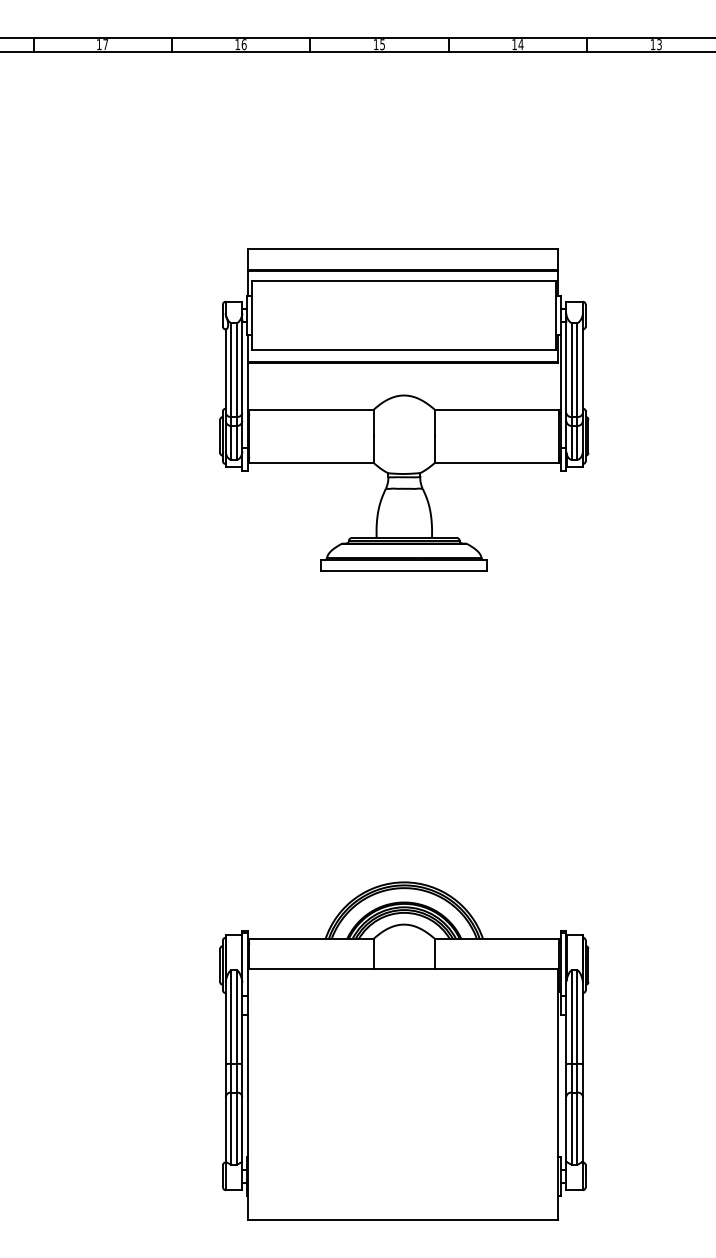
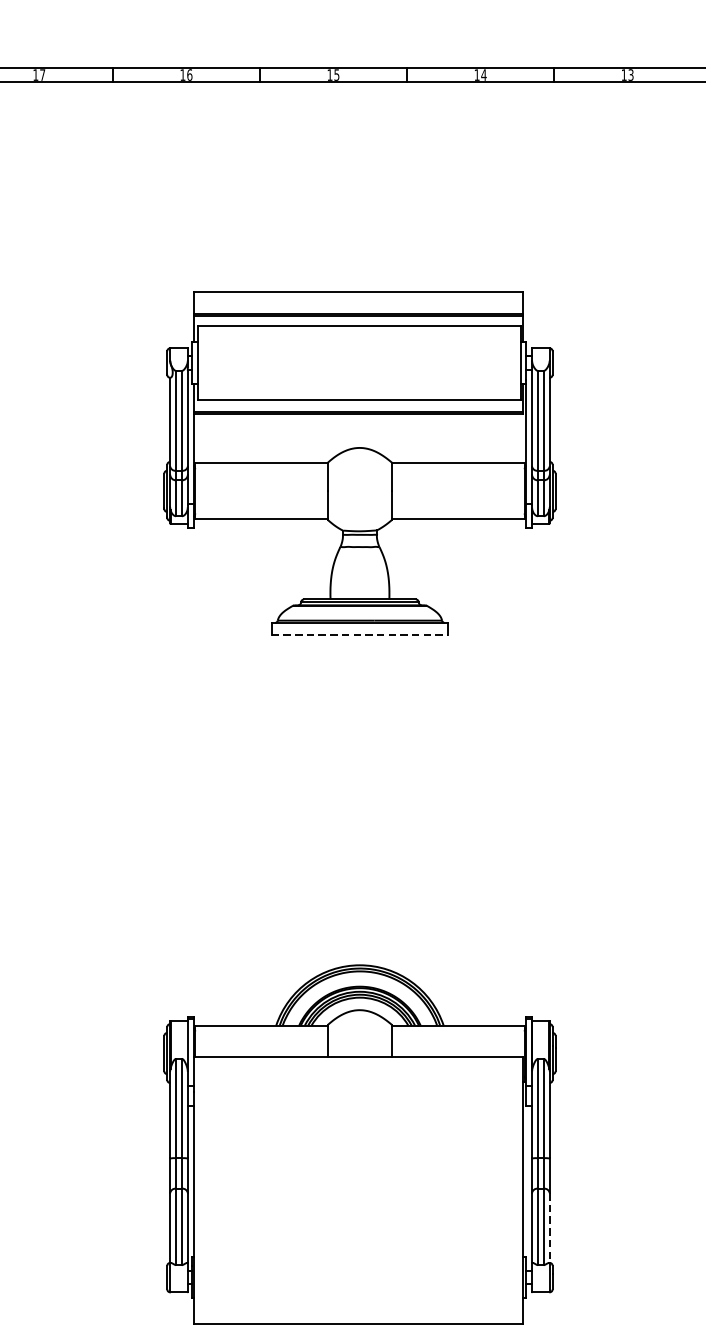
line: (404, 571) -> (360, 634), solid -> dashed
line: (582, 1129) -> (549, 1227), solid -> dashed

